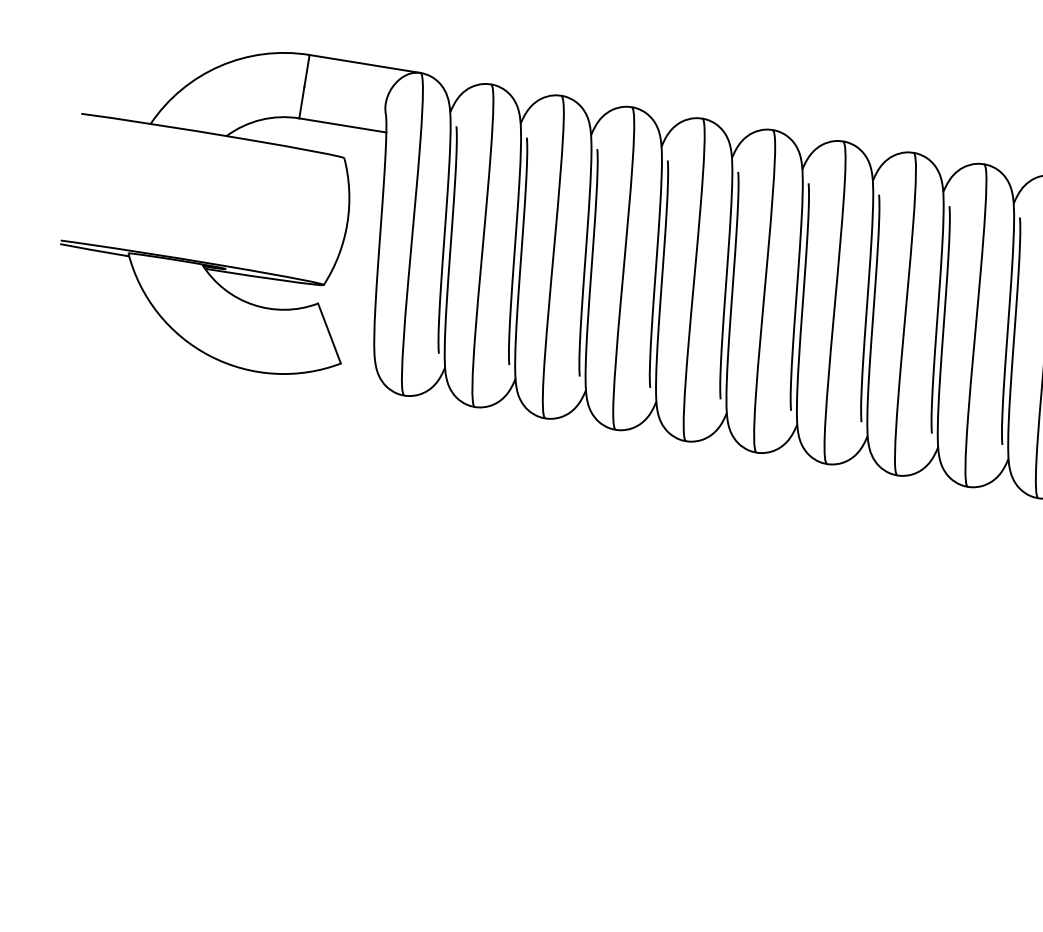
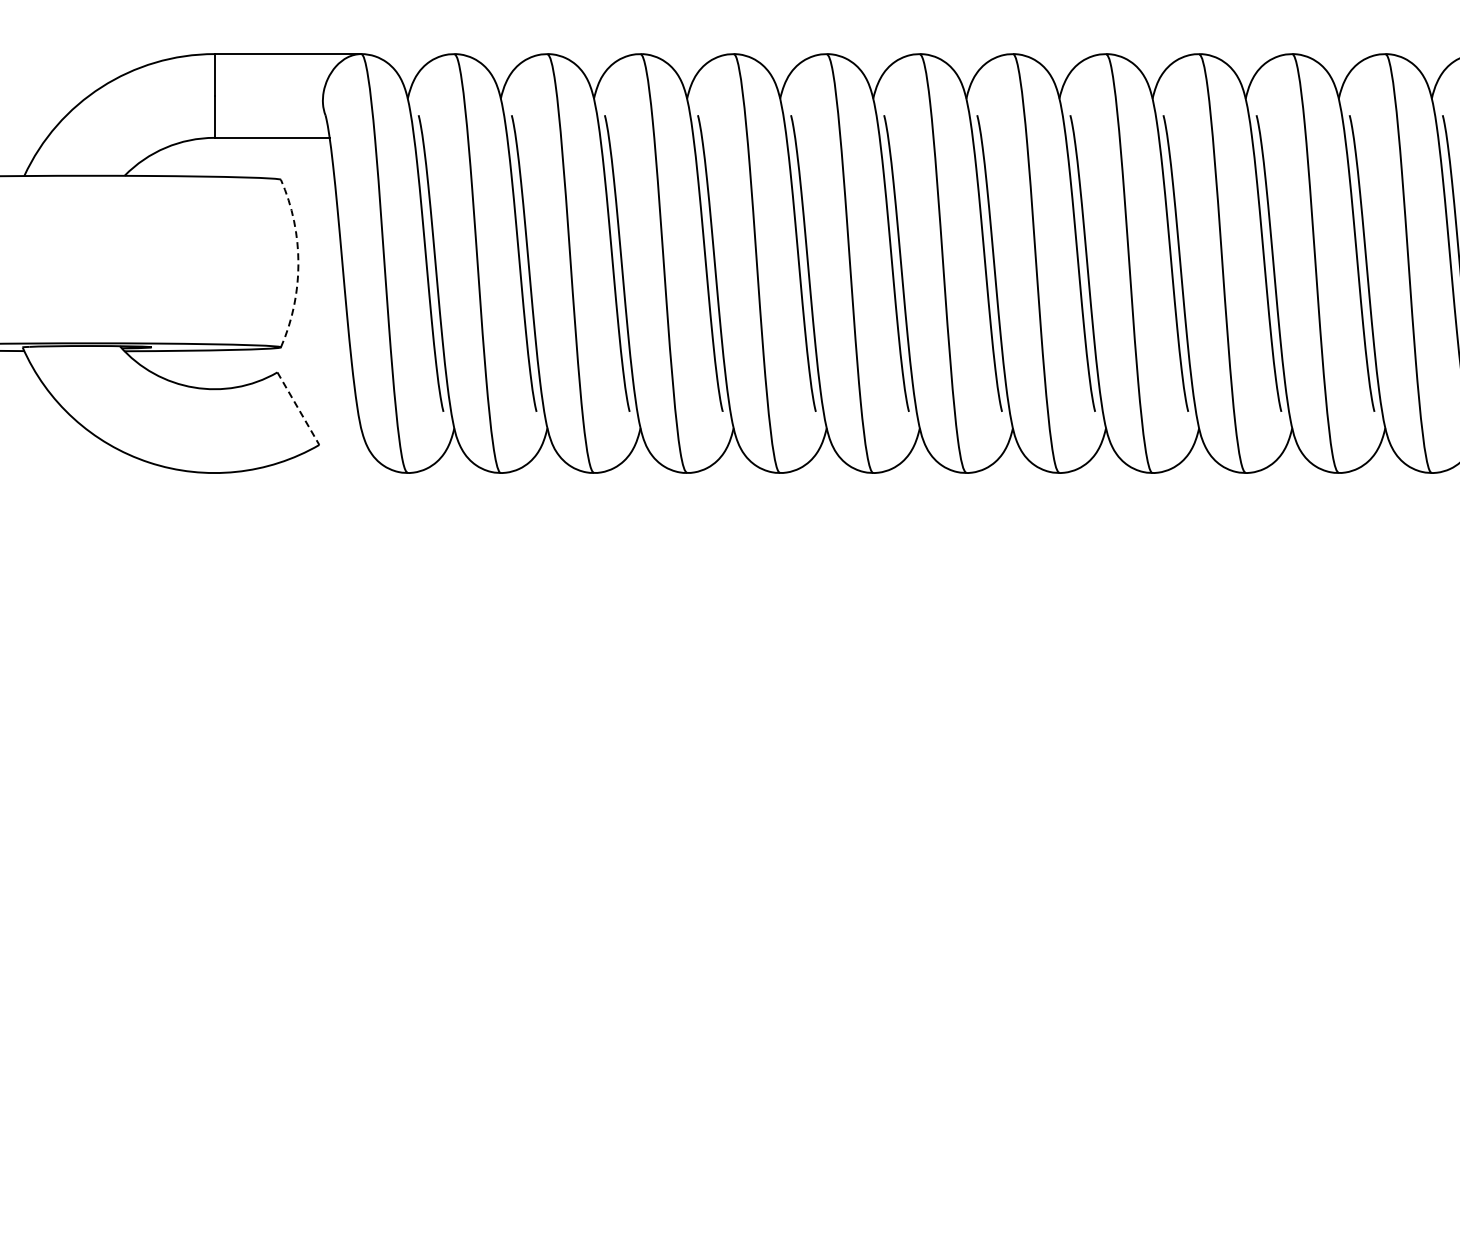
arc: (347, 223) -> (298, 263), solid -> dashed
line: (329, 333) -> (298, 408), solid -> dashed

